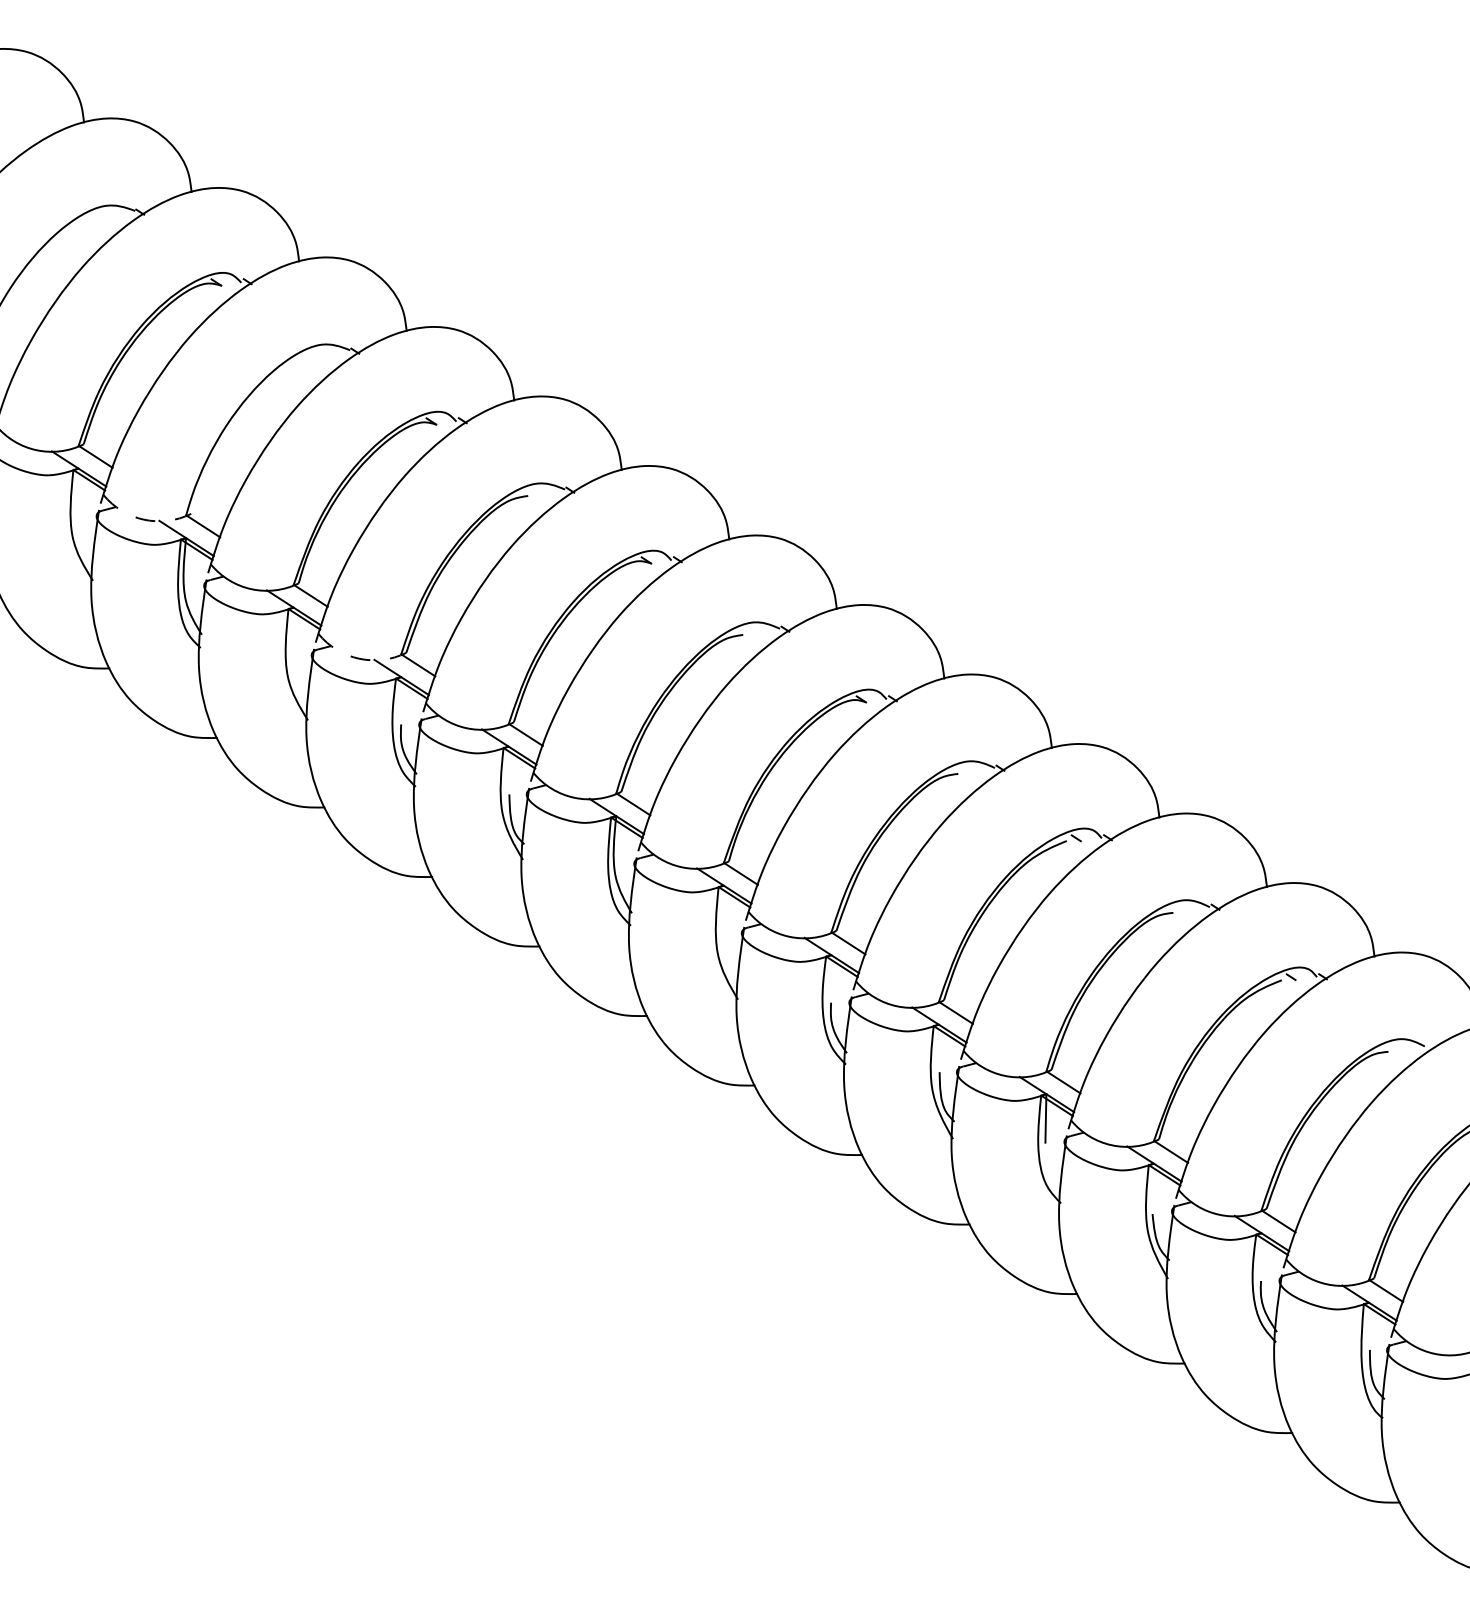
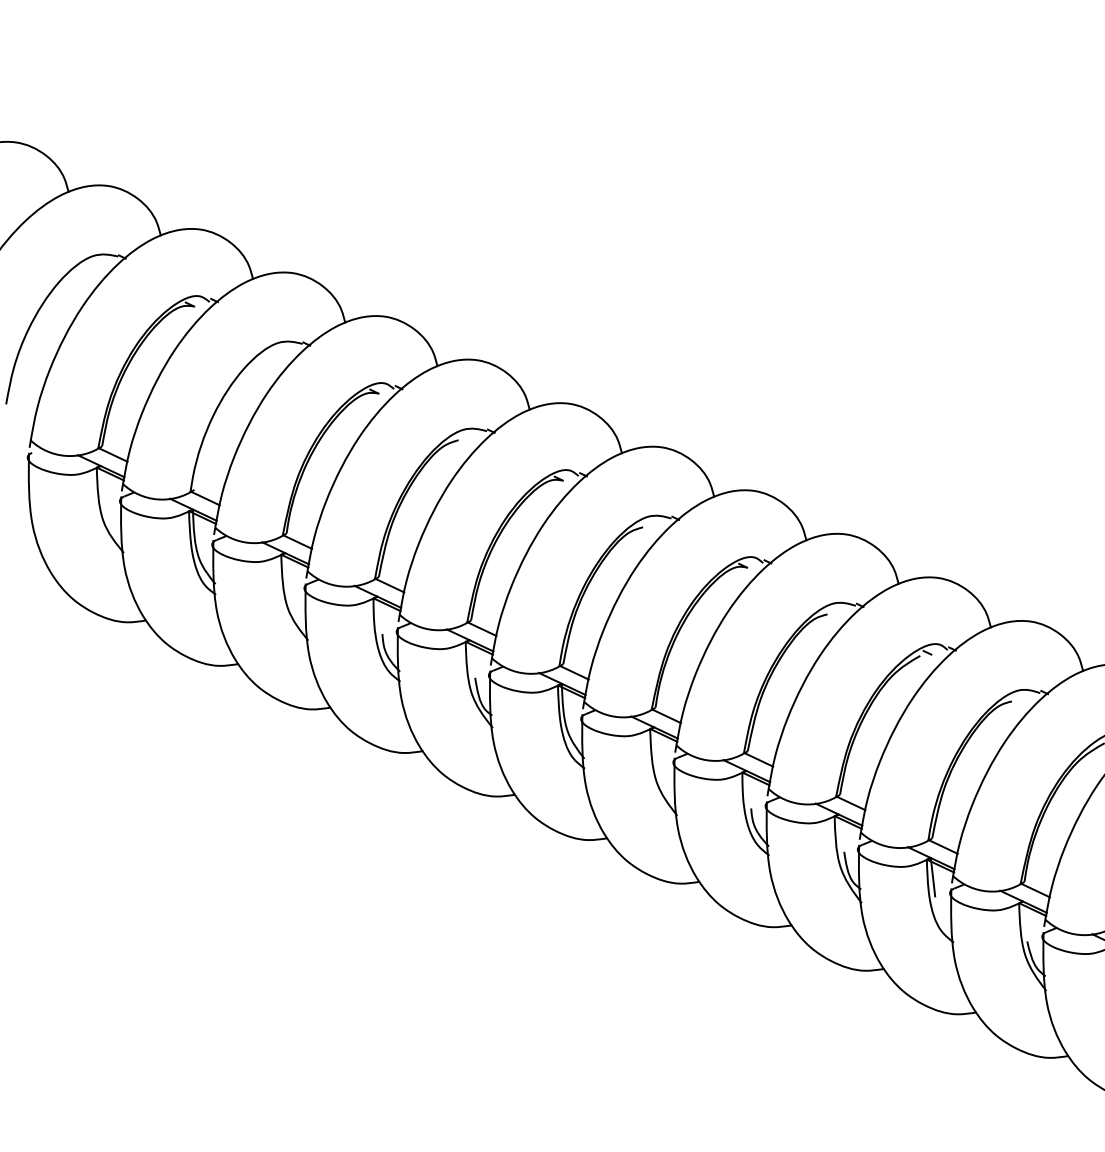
arc: (143, 519) -> (157, 499), dashed -> solid
arc: (359, 658) -> (342, 586), dashed -> solid

